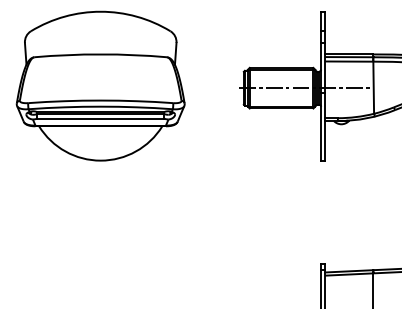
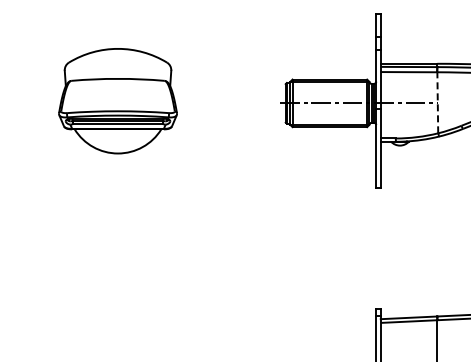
part: (100, 86) -> (117, 101), size x0.6
line: (373, 87) -> (437, 102), solid -> dashed

